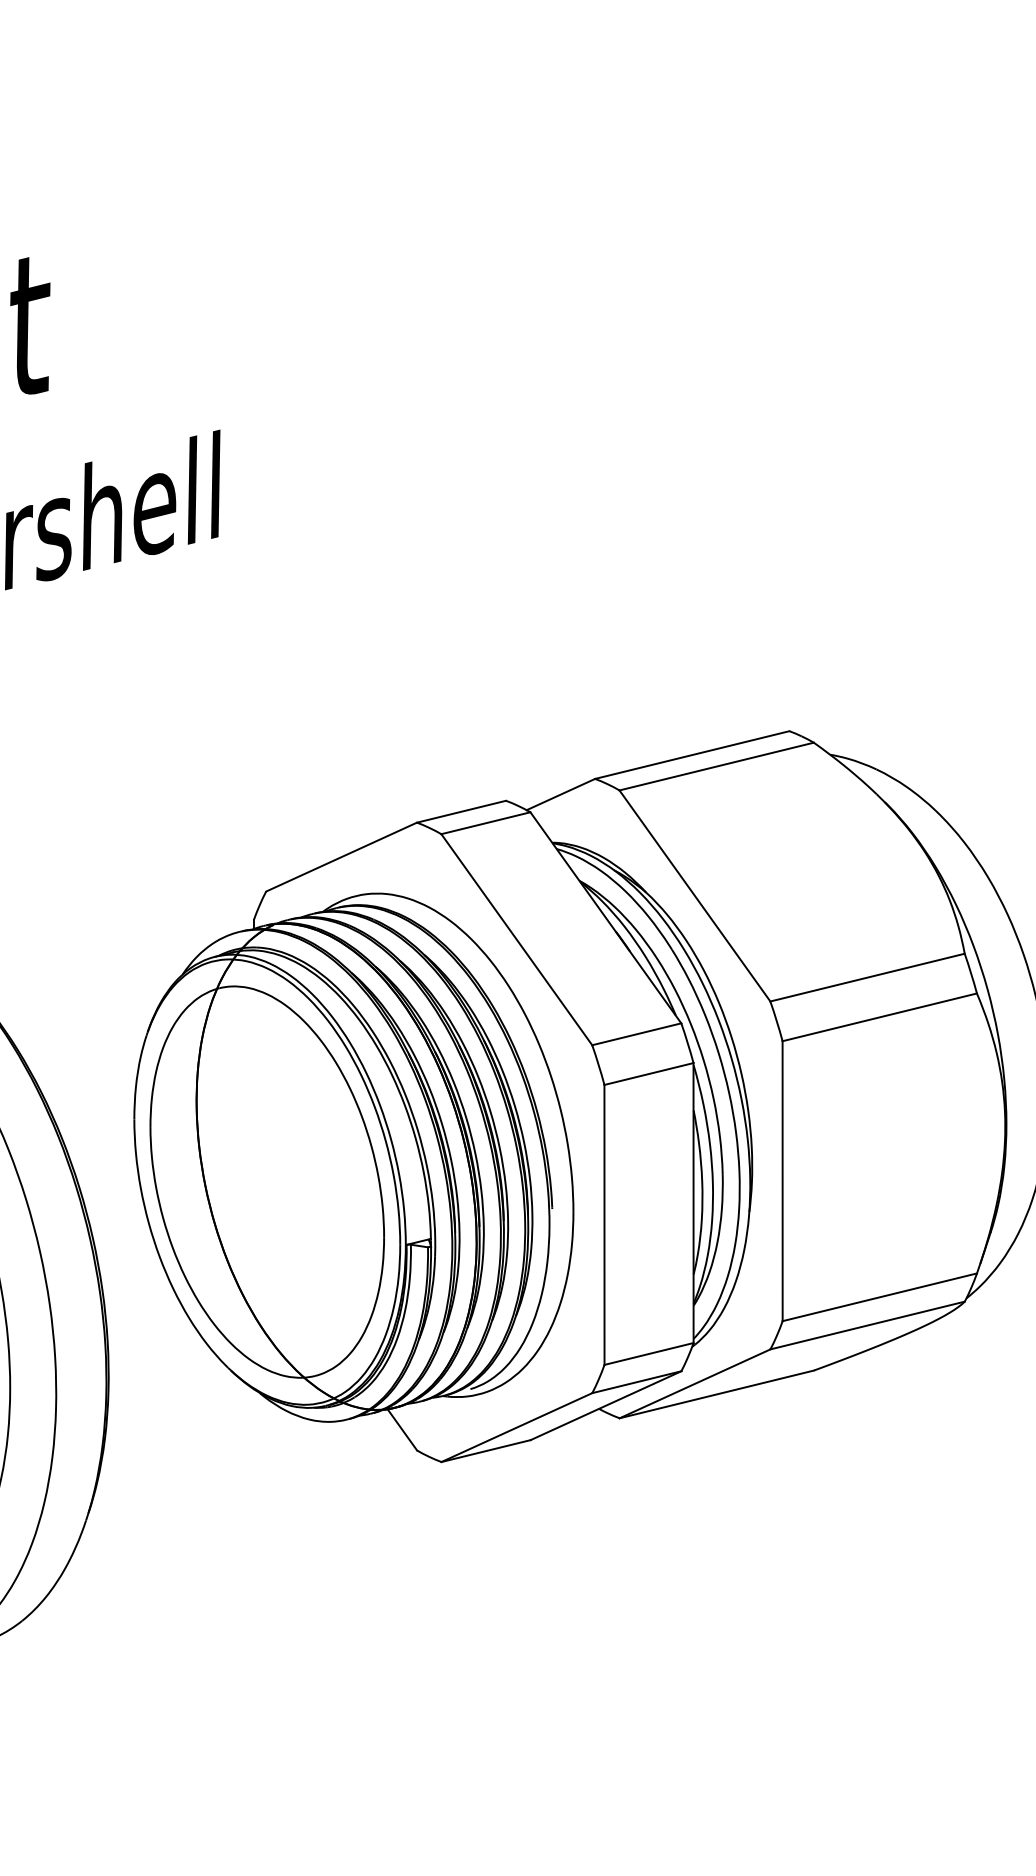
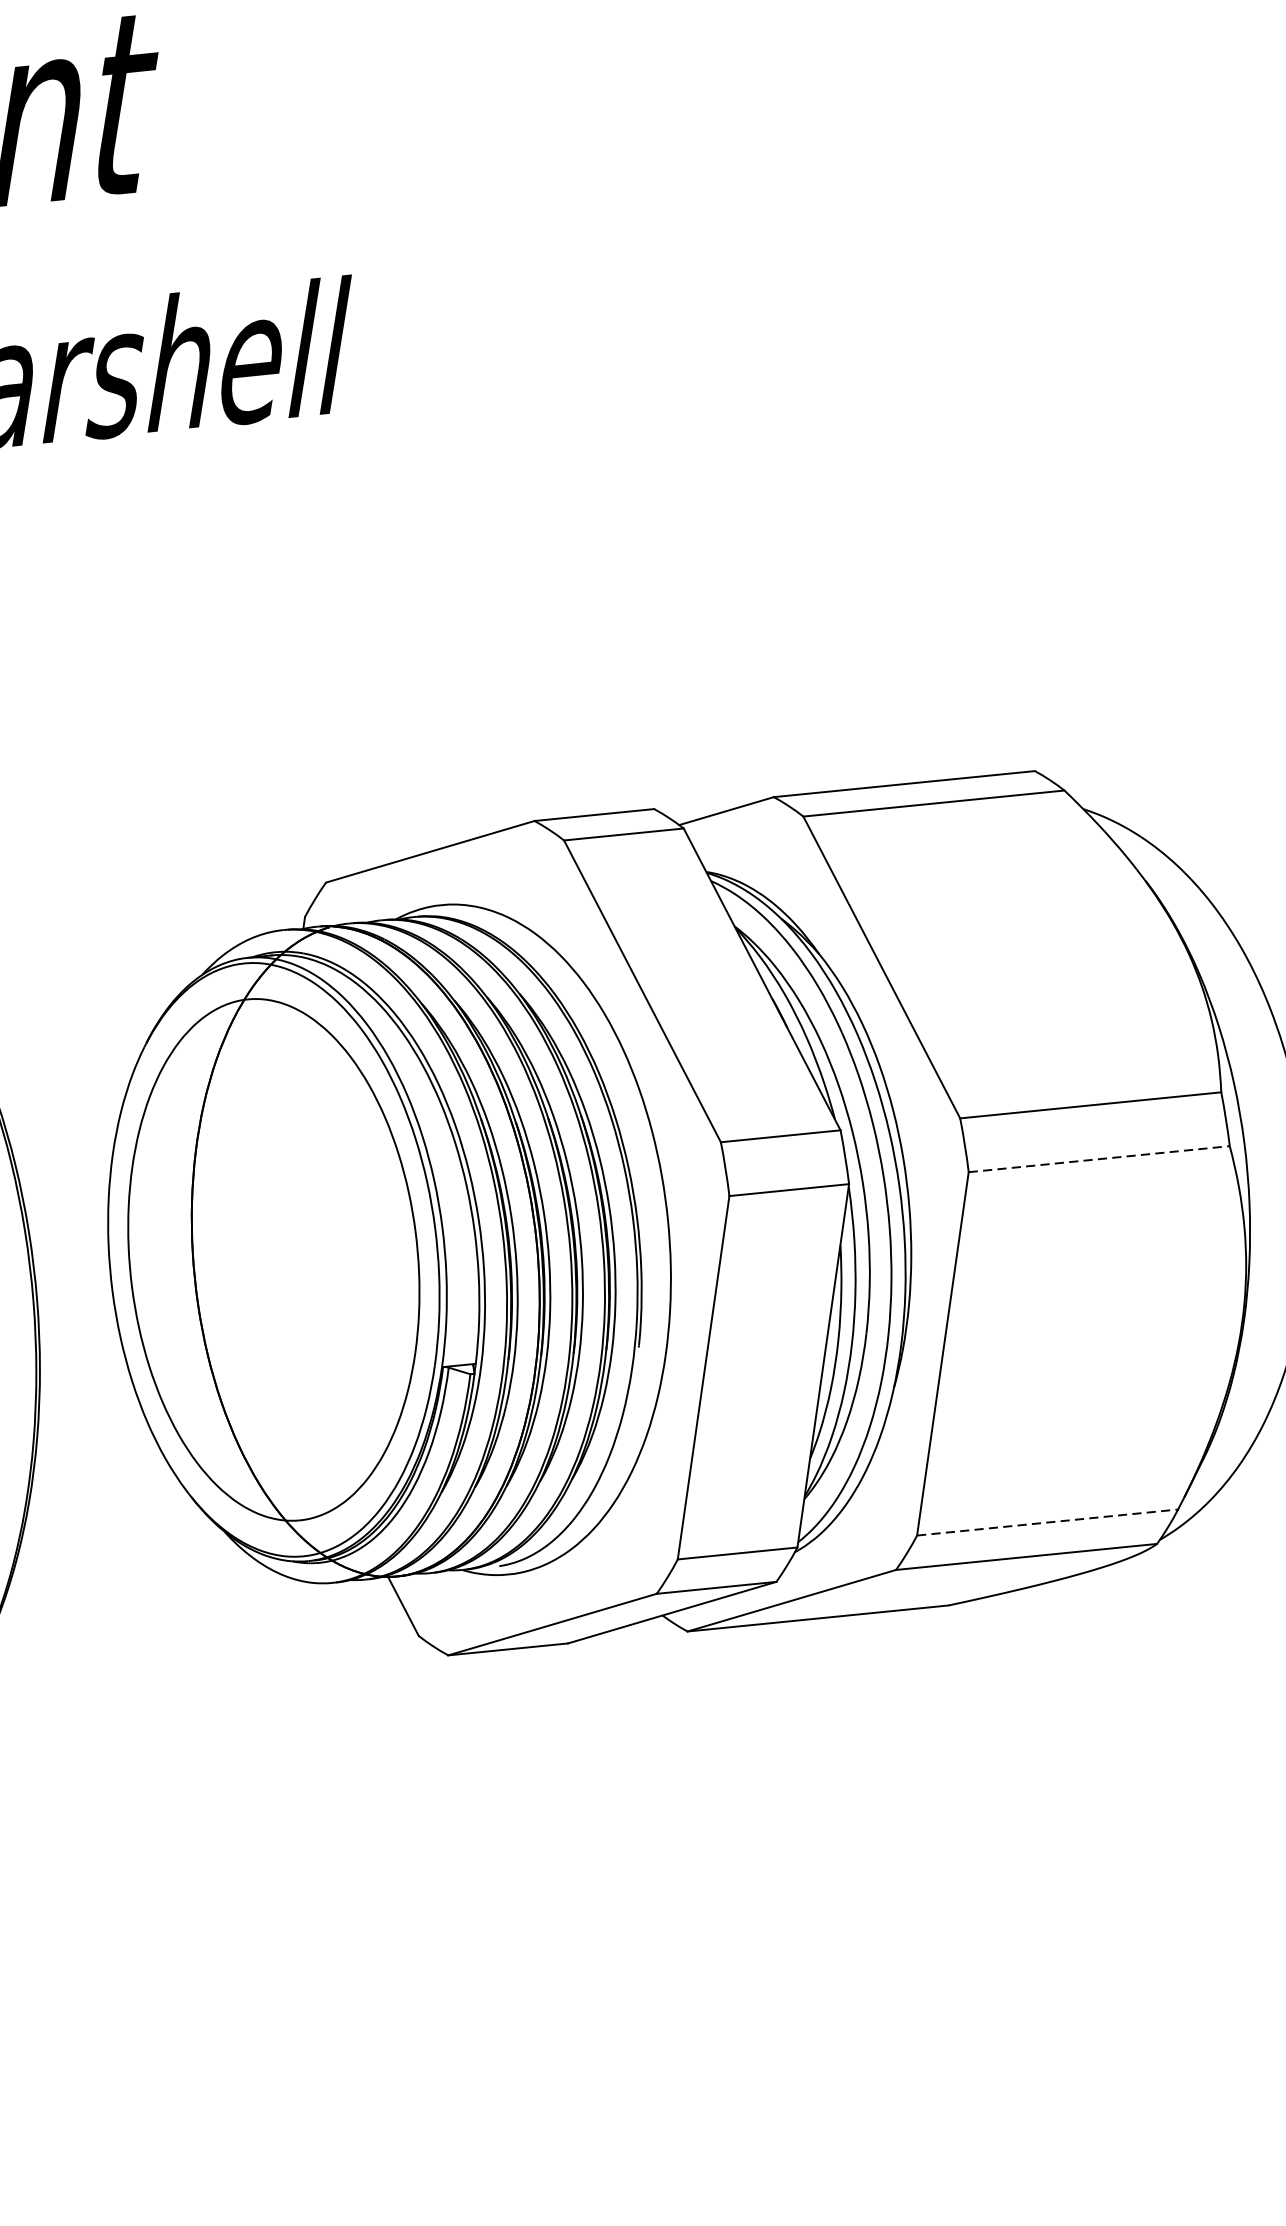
line: (880, 1017) -> (1100, 1159), solid -> dashed
line: (880, 1297) -> (1048, 1522), solid -> dashed

